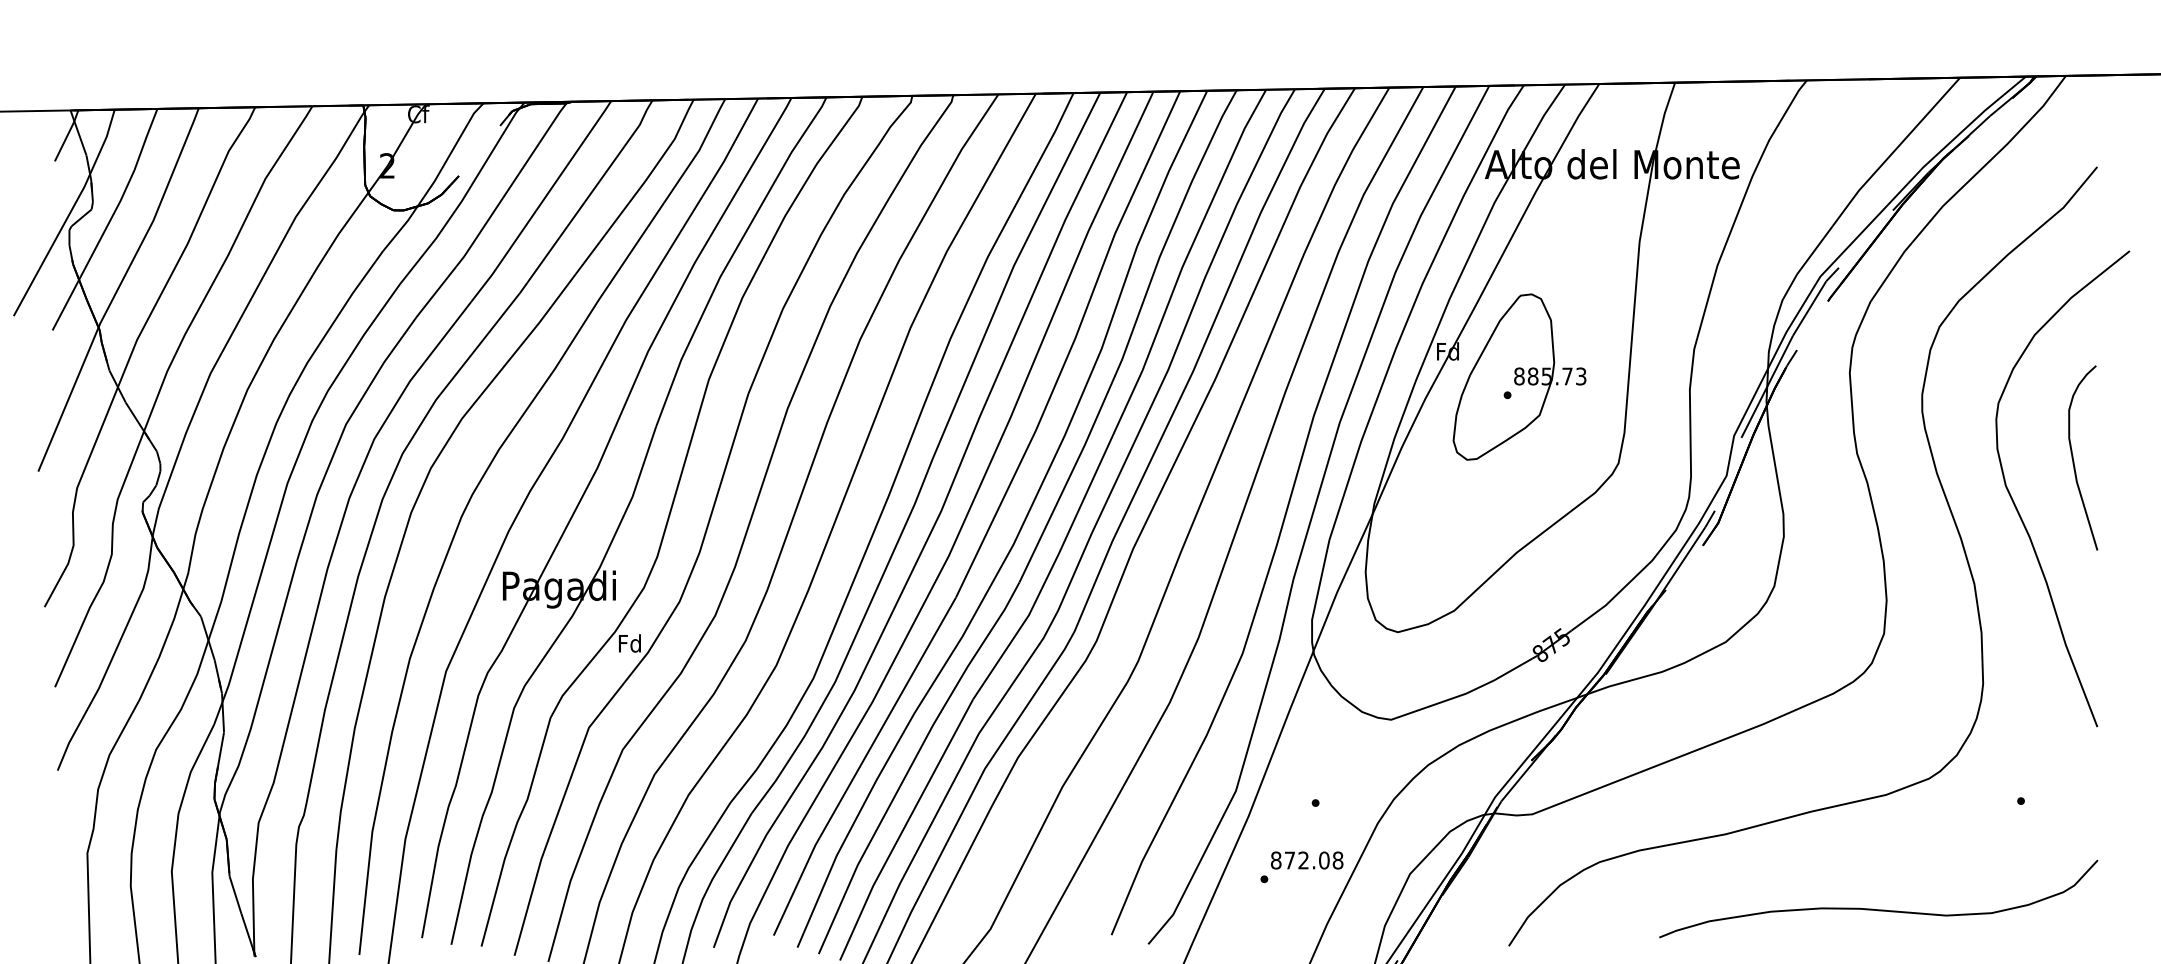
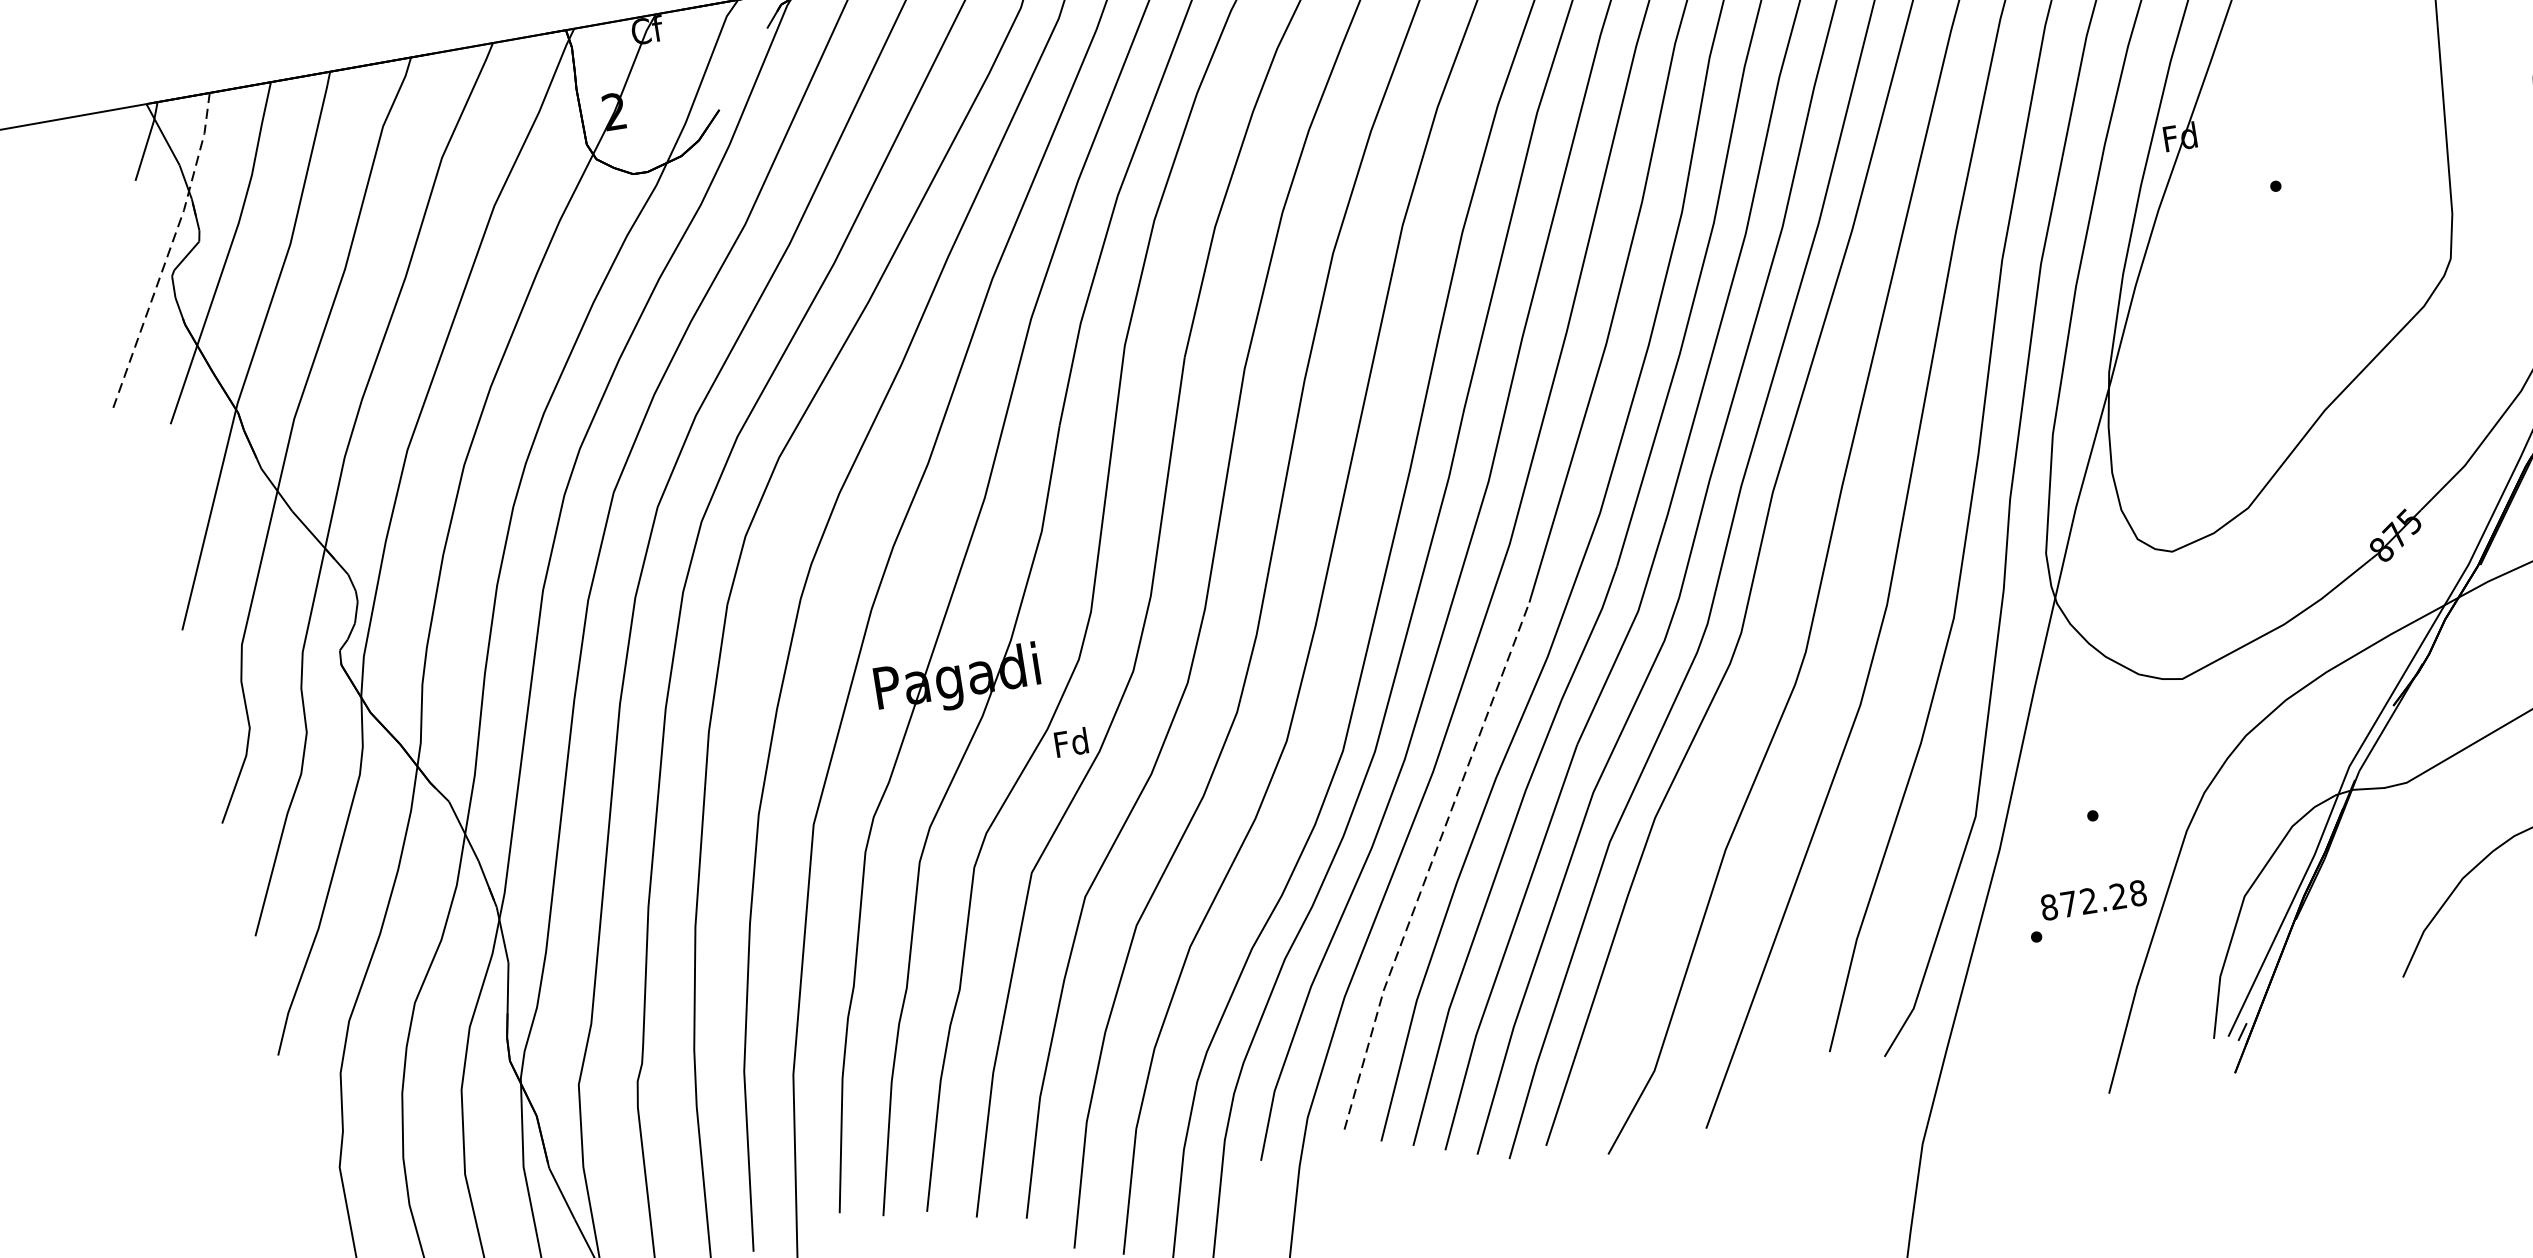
line: (69, 213) -> (168, 252), solid -> dashed
part: (1519, 376) -> (2288, 156), removed
line: (860, 765) -> (1430, 865), solid -> dashed
text: (1324, 860) -> (2118, 896), 872.08 -> 872.28

